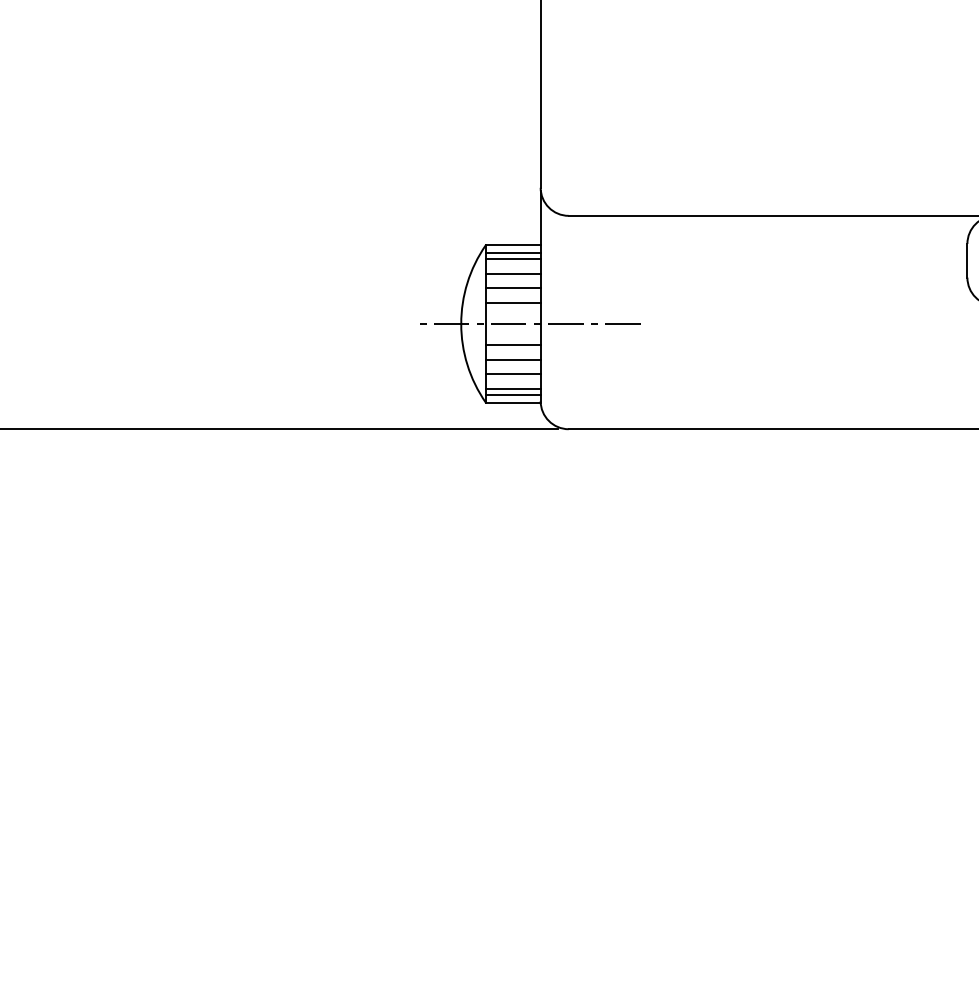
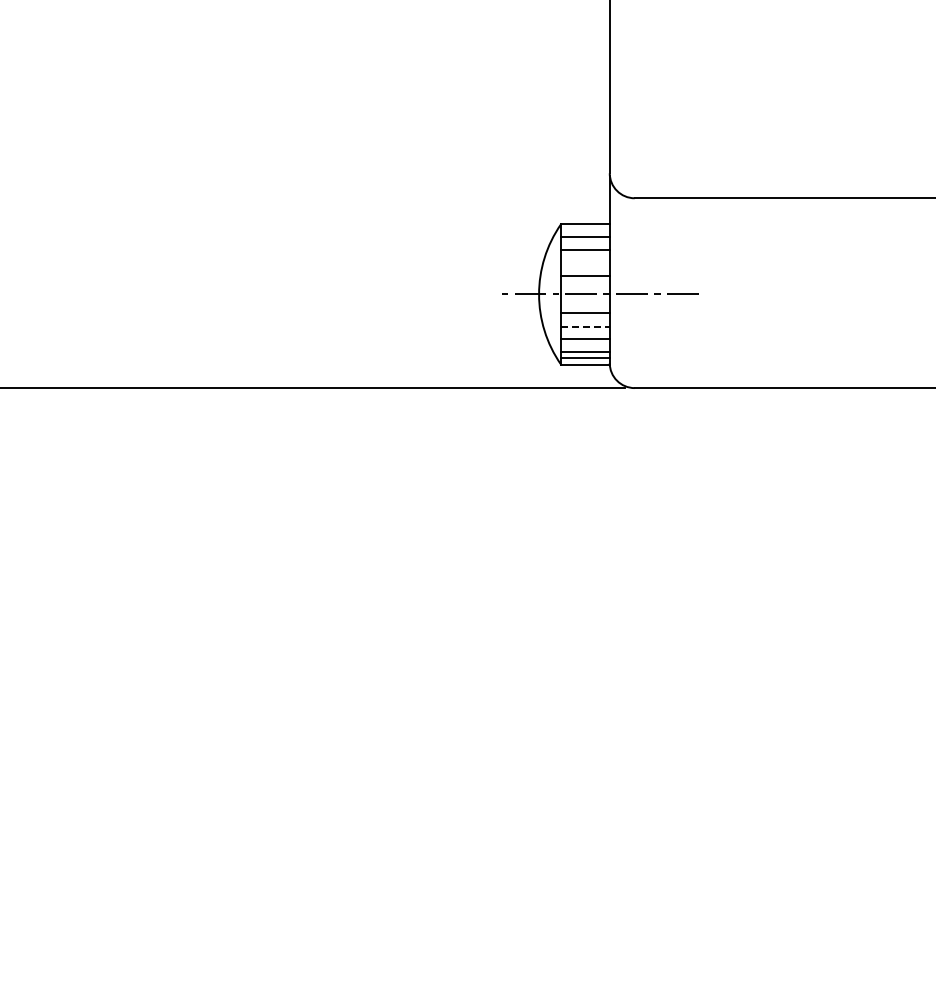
line: (513, 252) -> (585, 230), removed
line: (513, 288) -> (585, 262), removed
line: (513, 359) -> (585, 326), solid -> dashed

